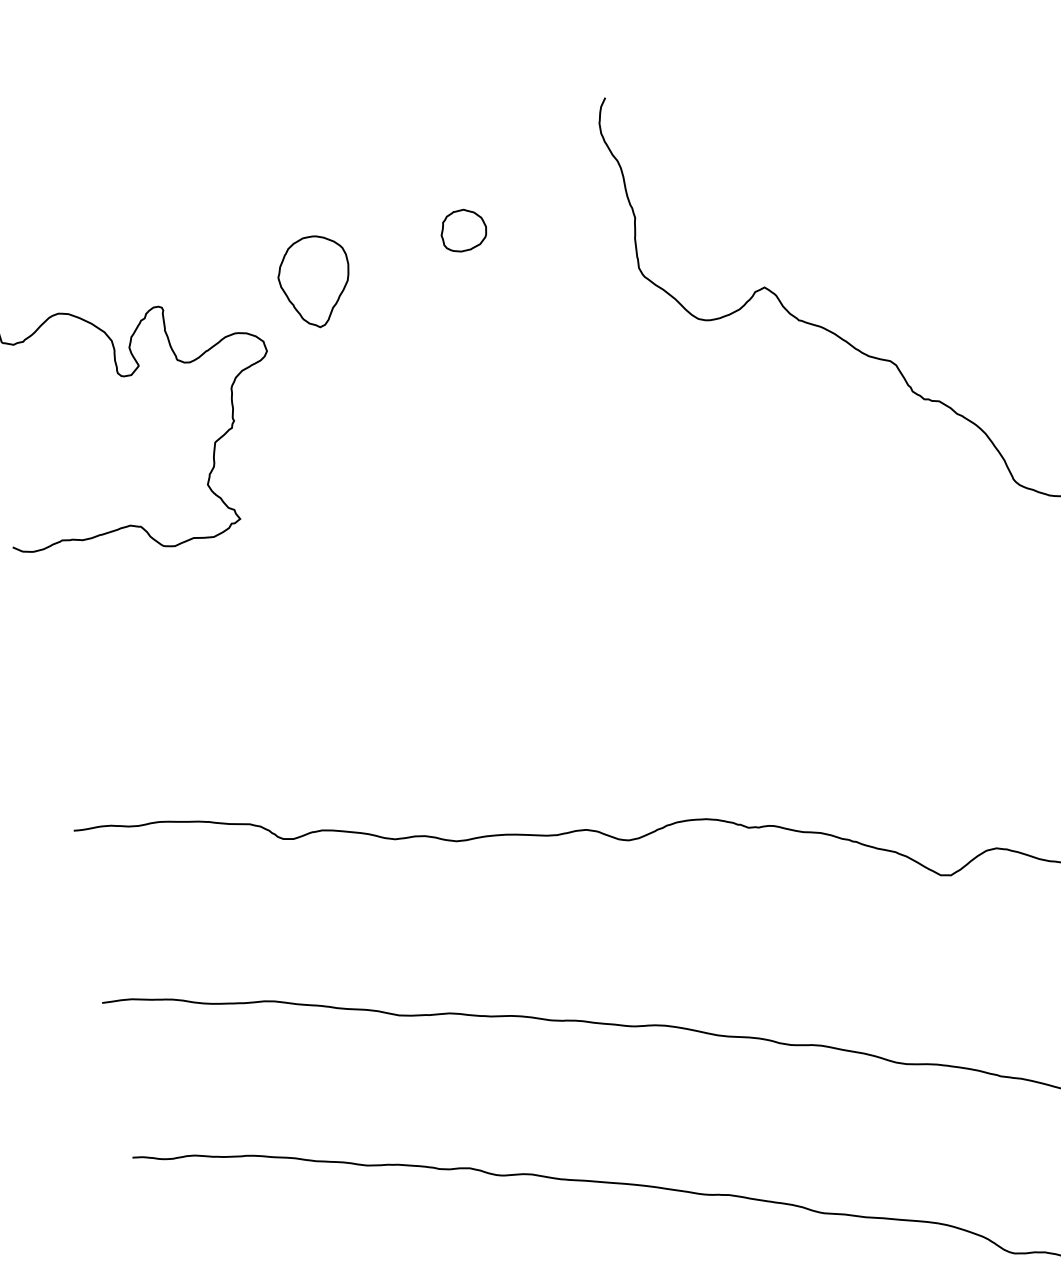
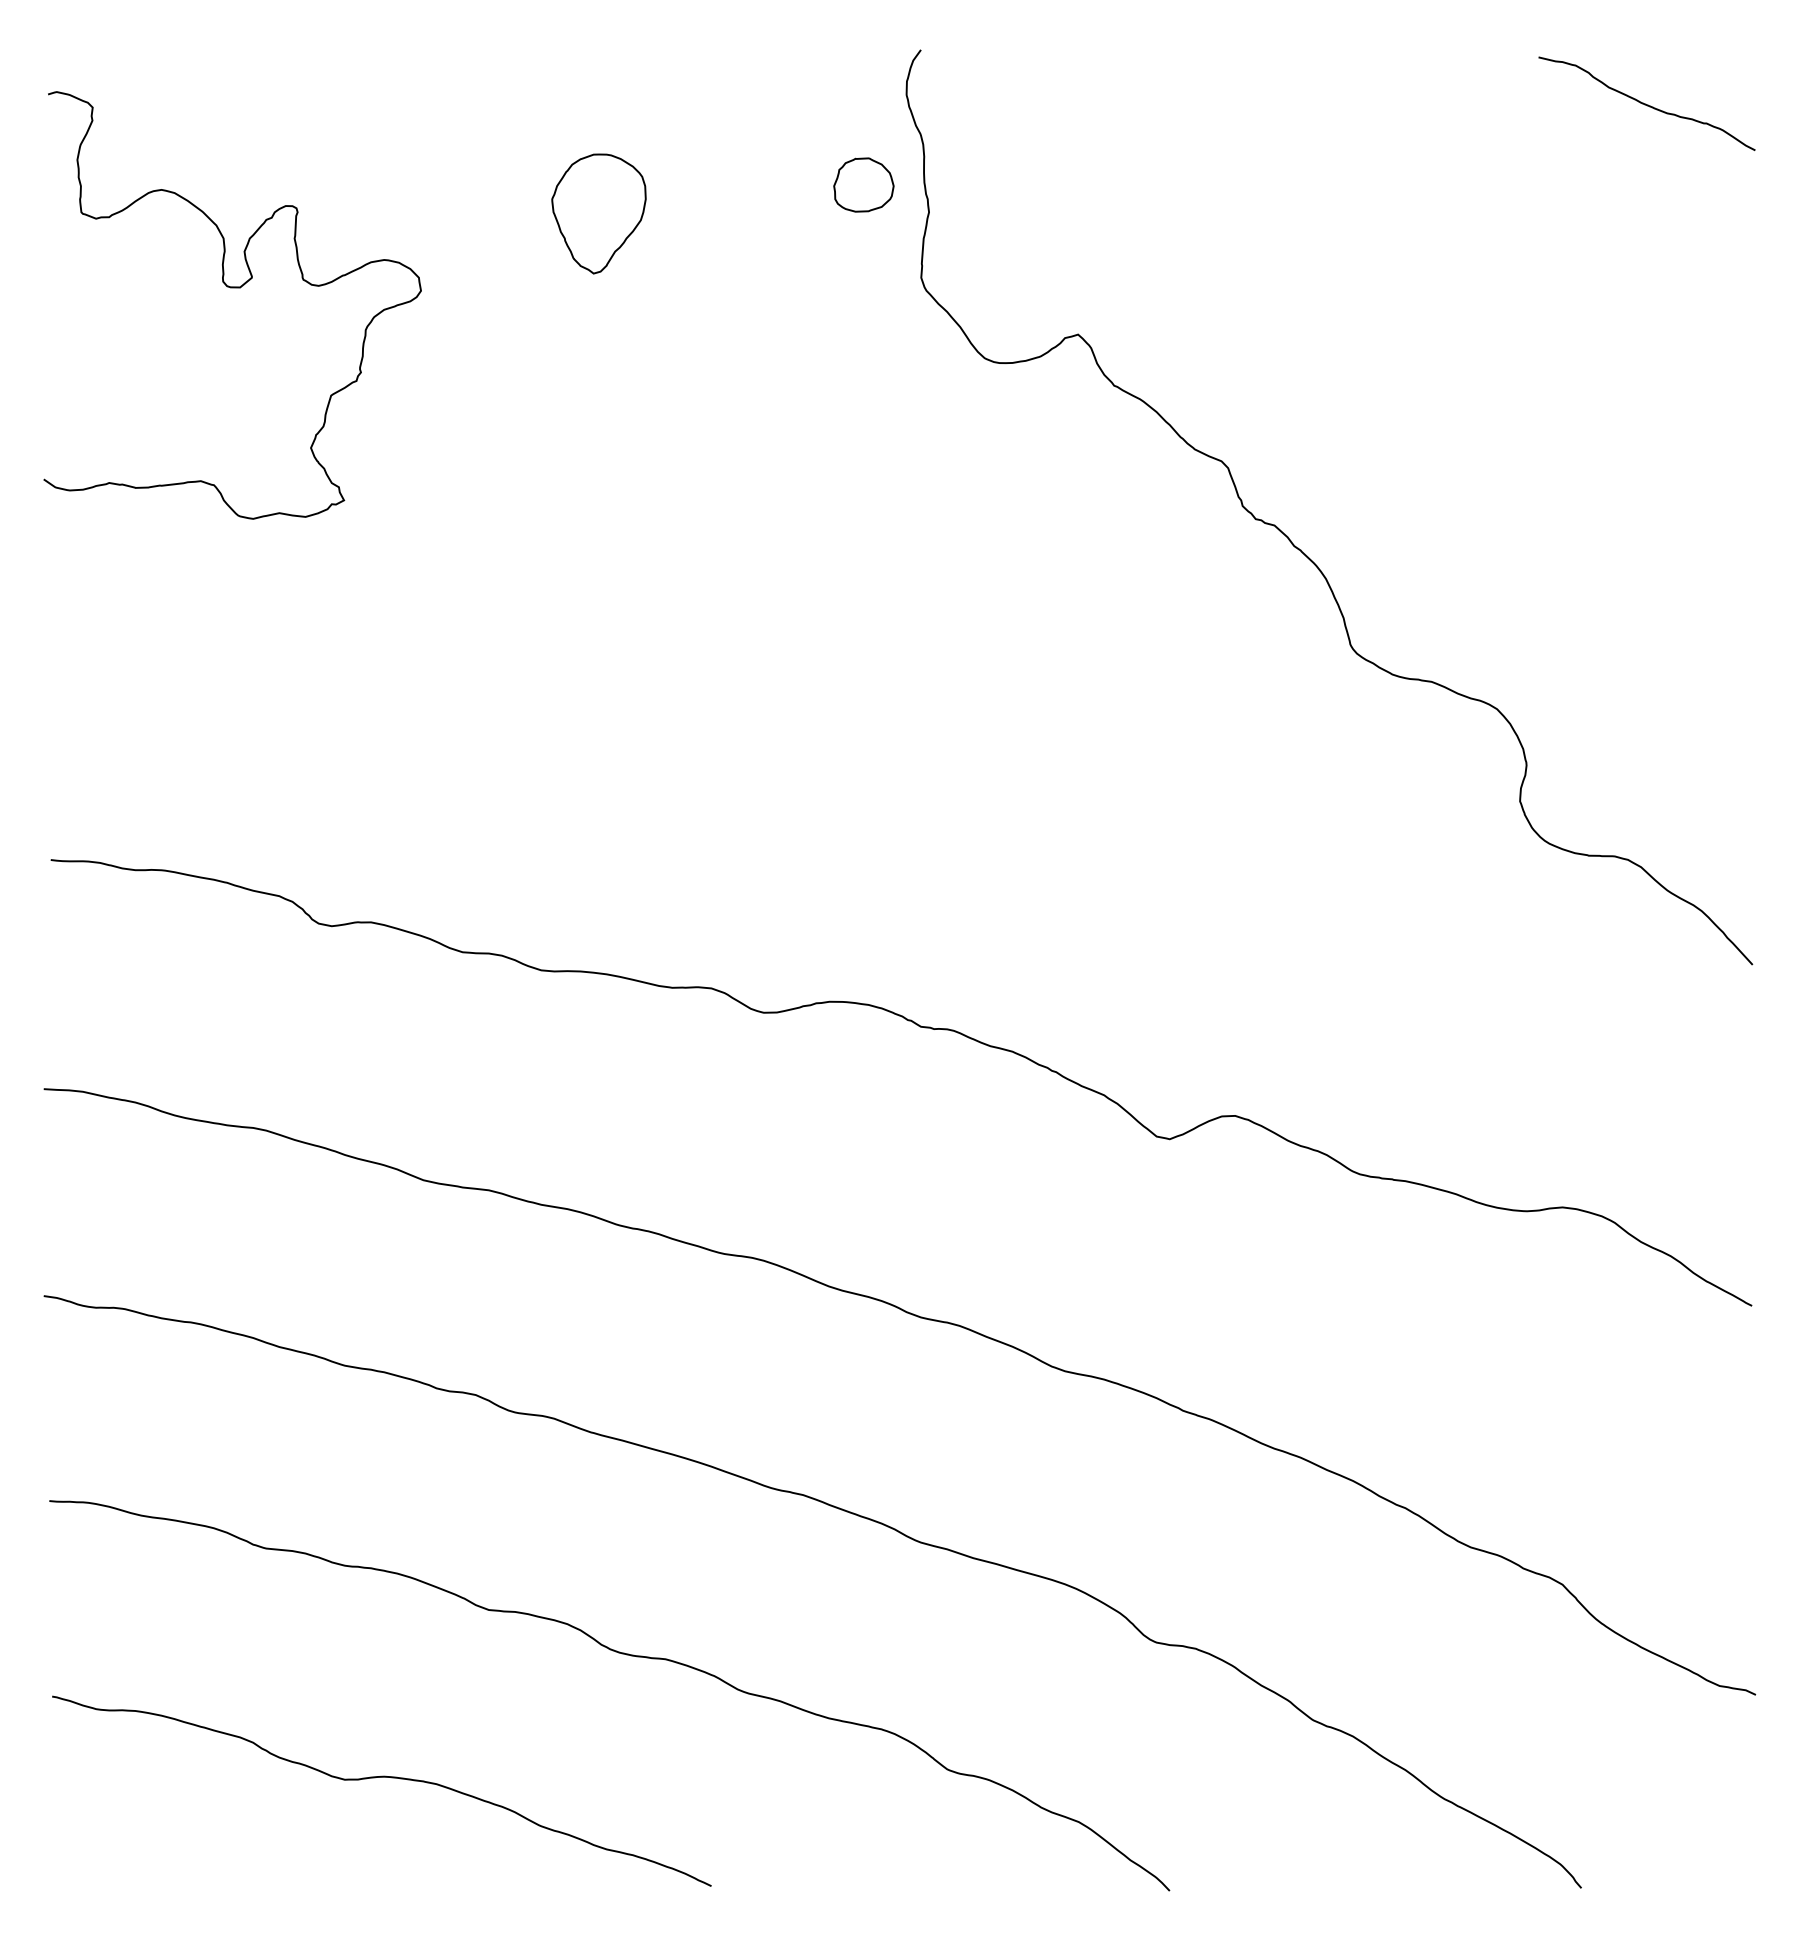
part: (463, 230) -> (863, 184), moved
part: (315, 281) -> (598, 213), moved

